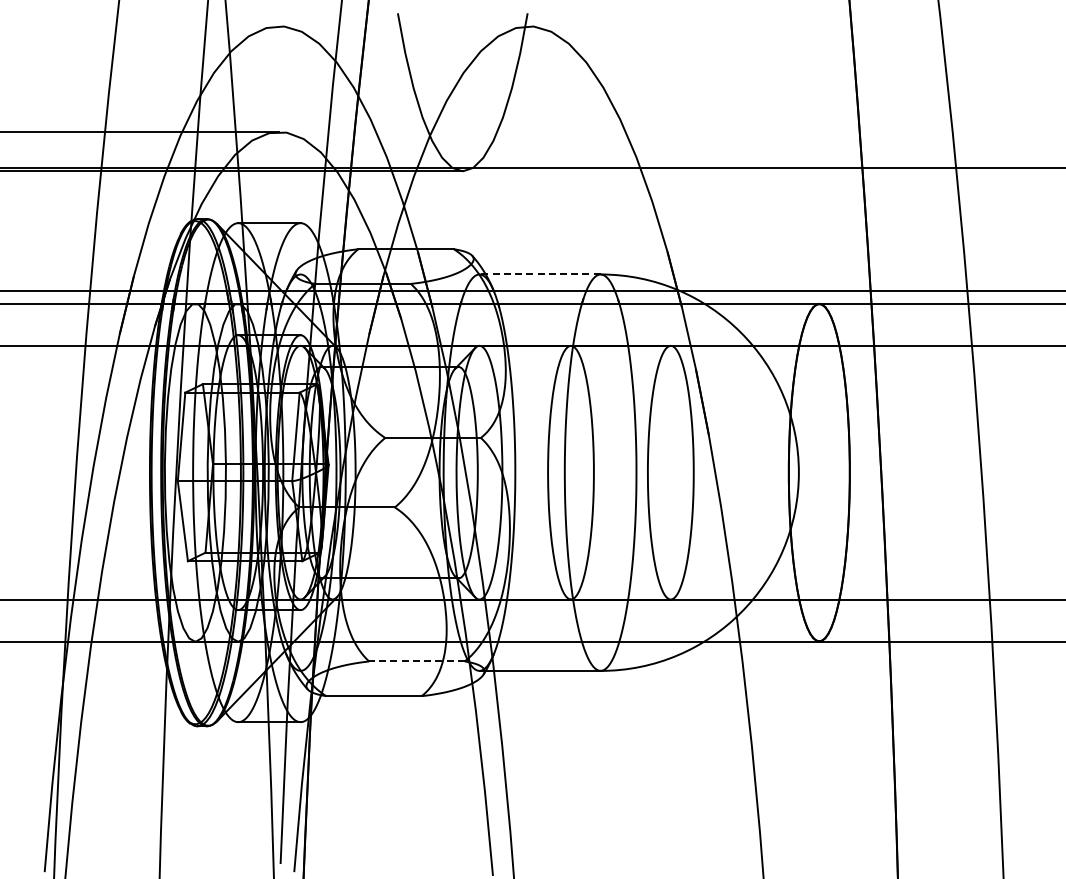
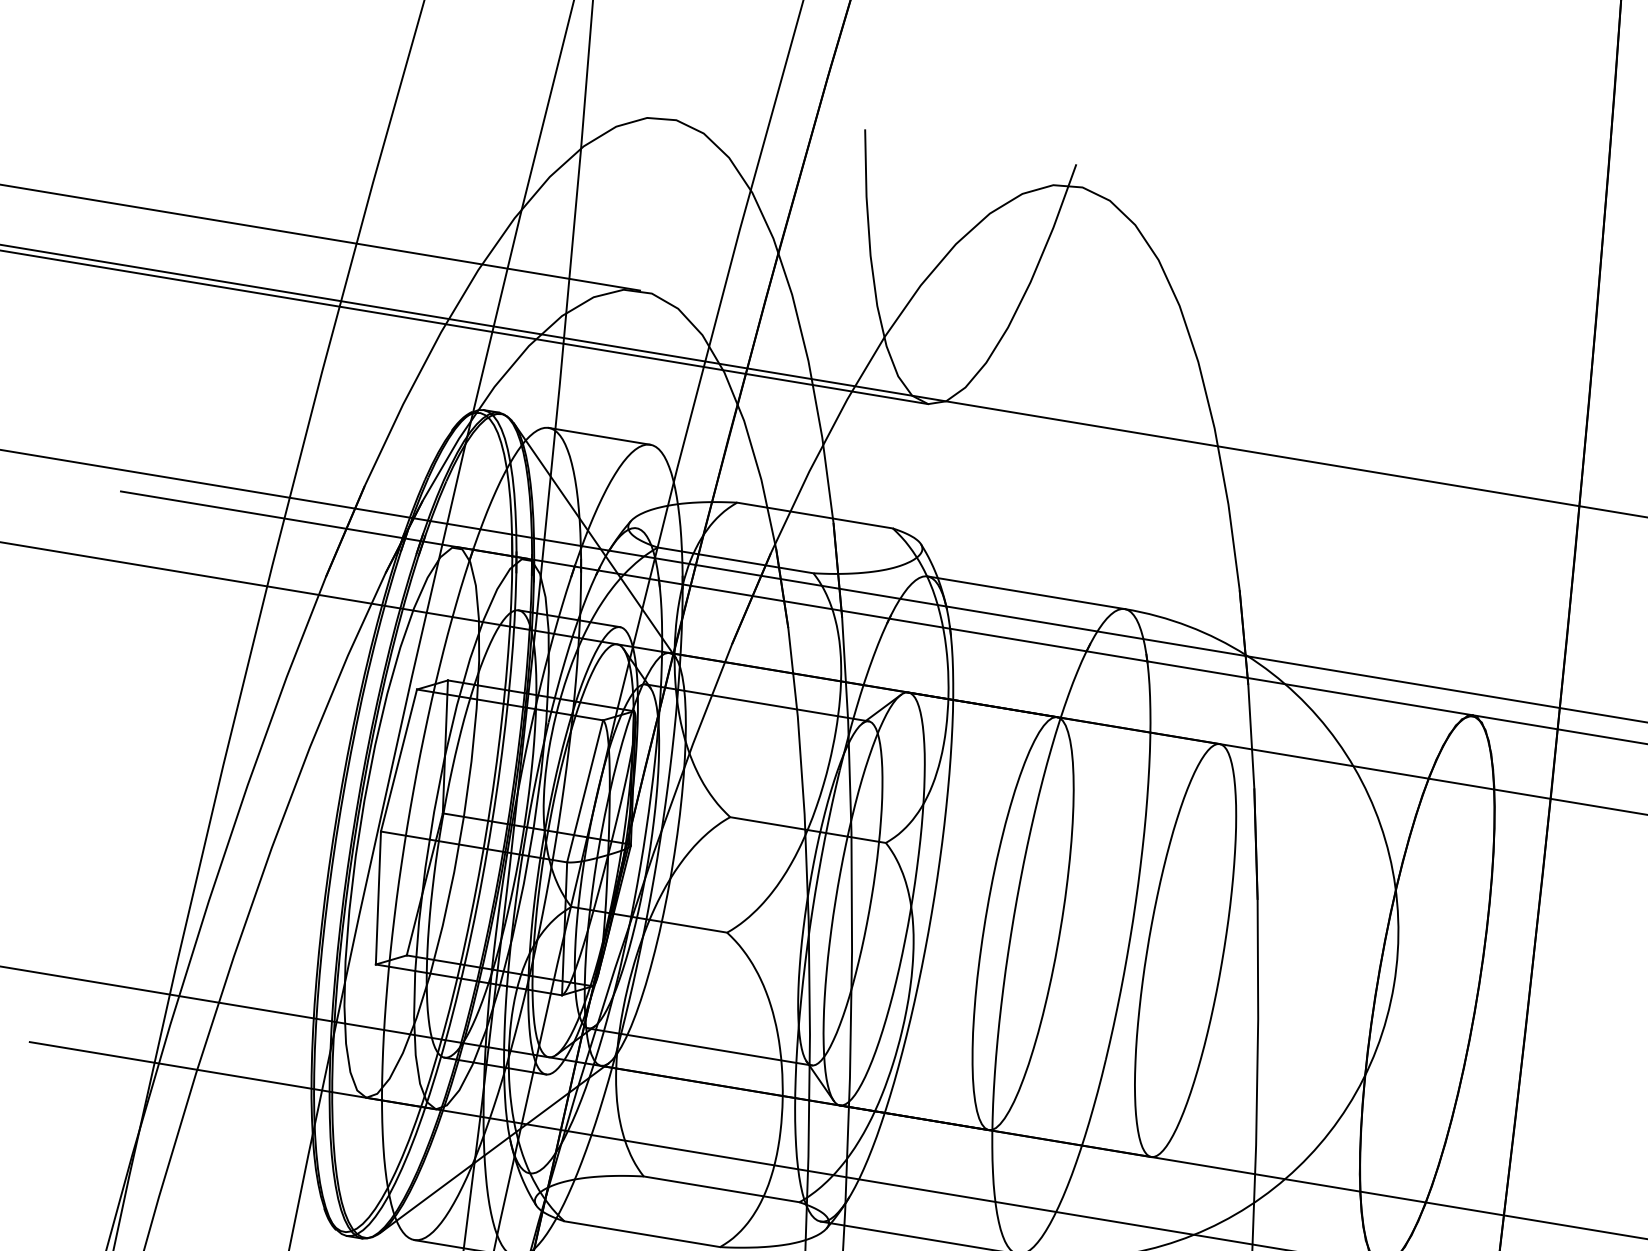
line: (540, 274) -> (1026, 592), dashed -> solid
line: (417, 661) -> (722, 1189), dashed -> solid

